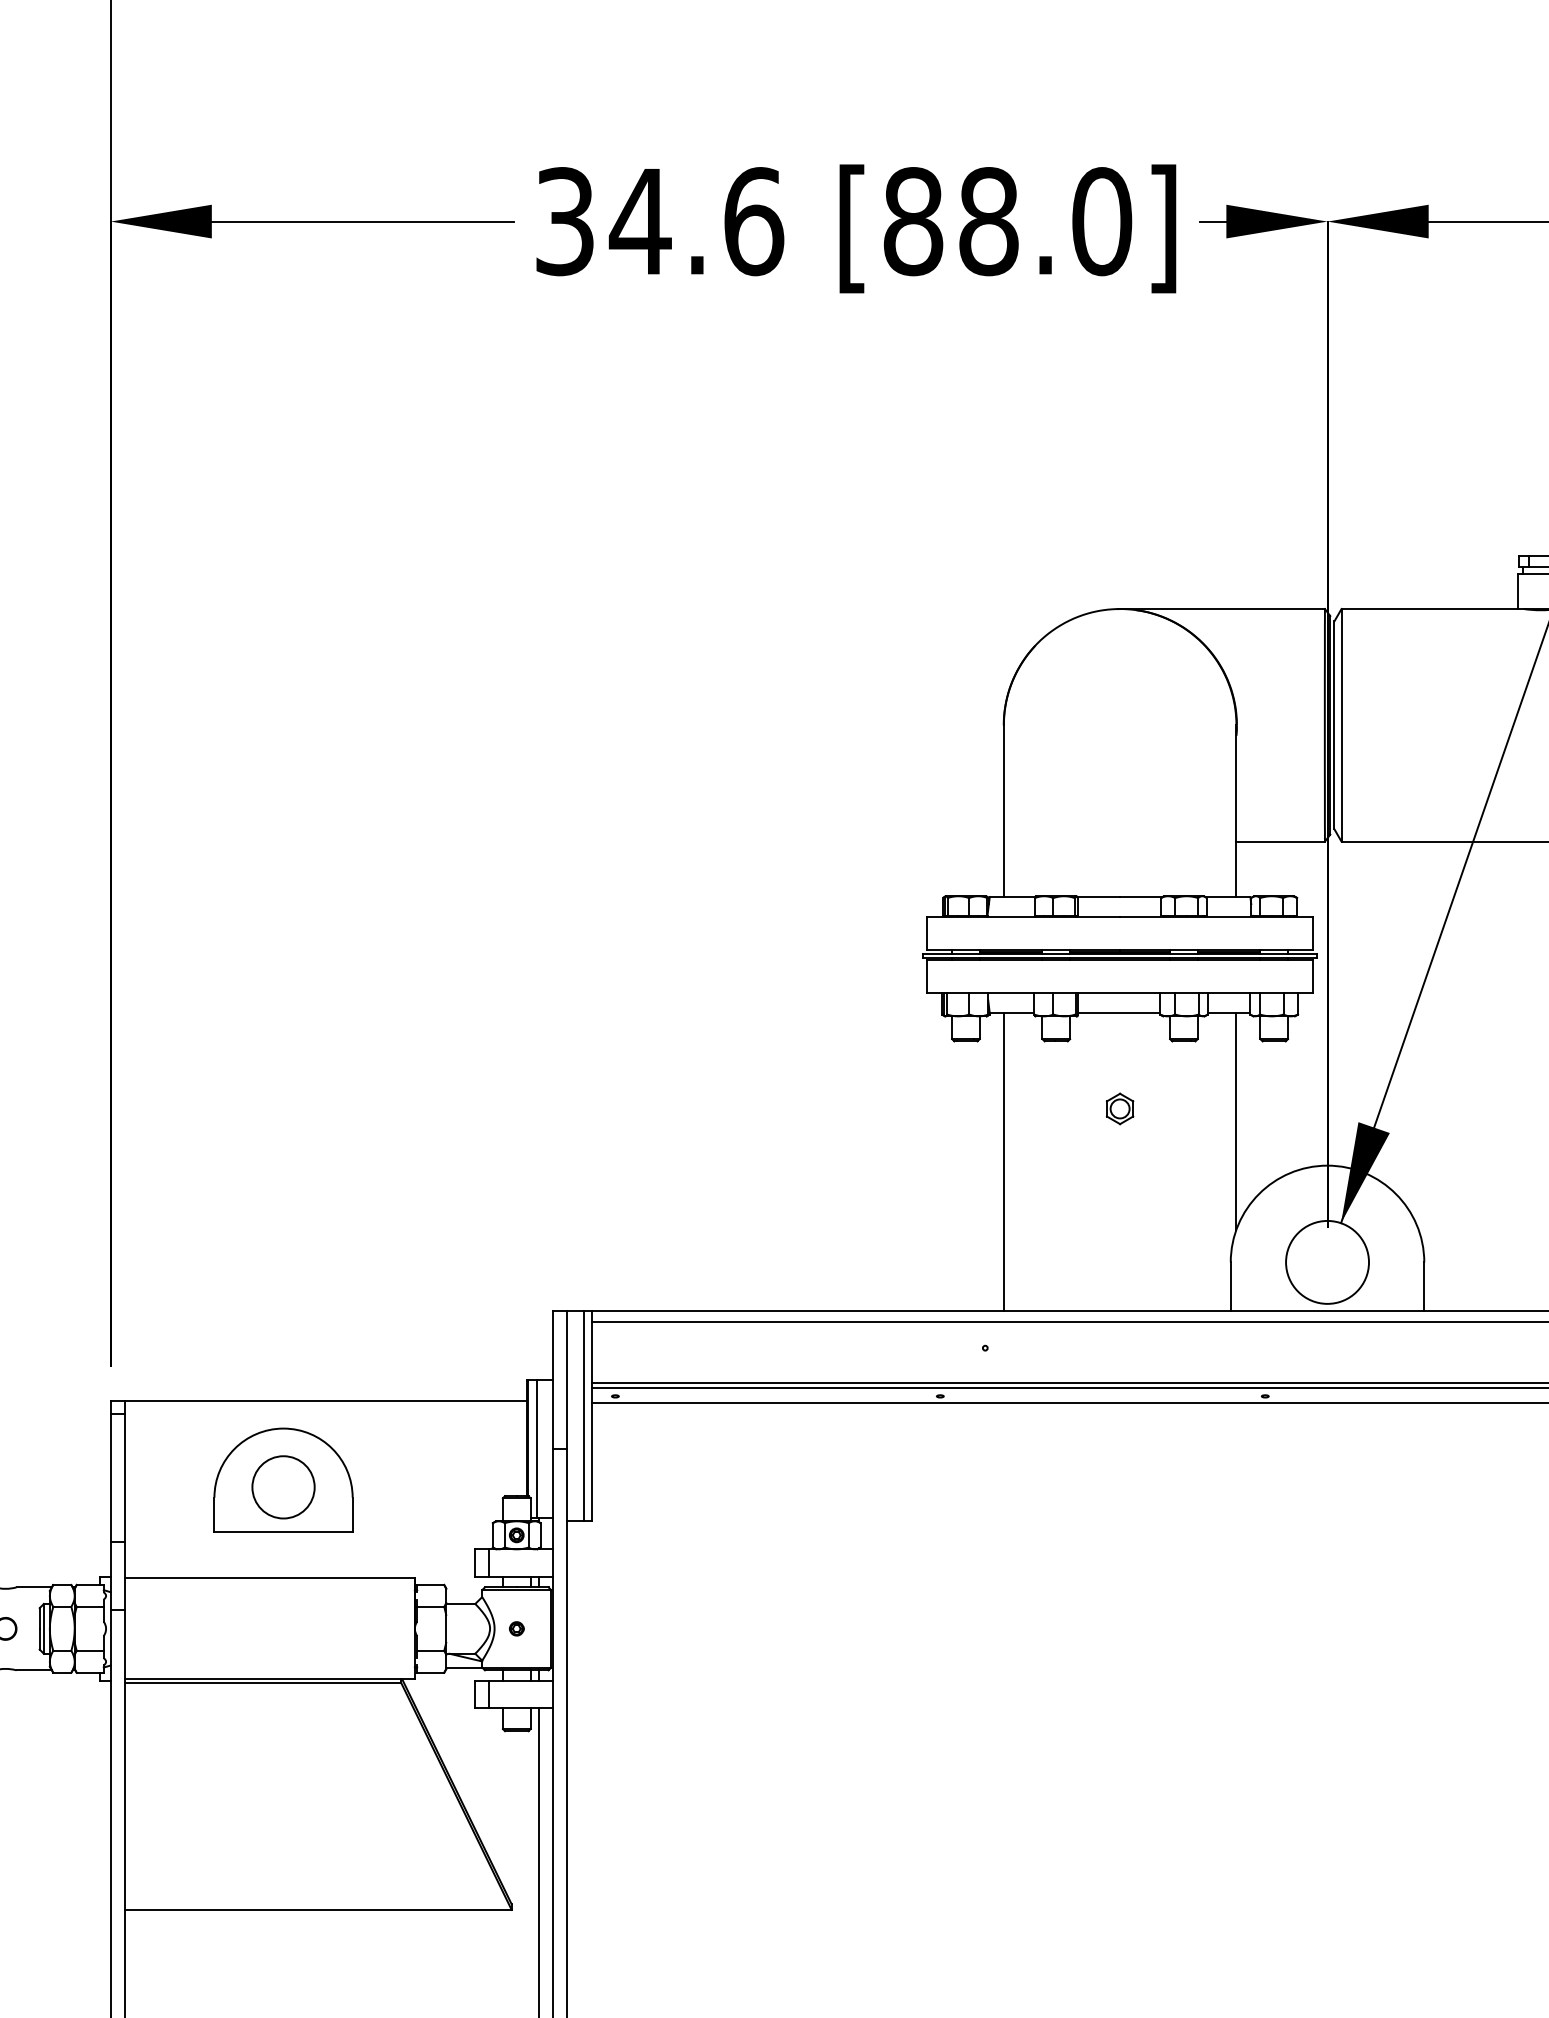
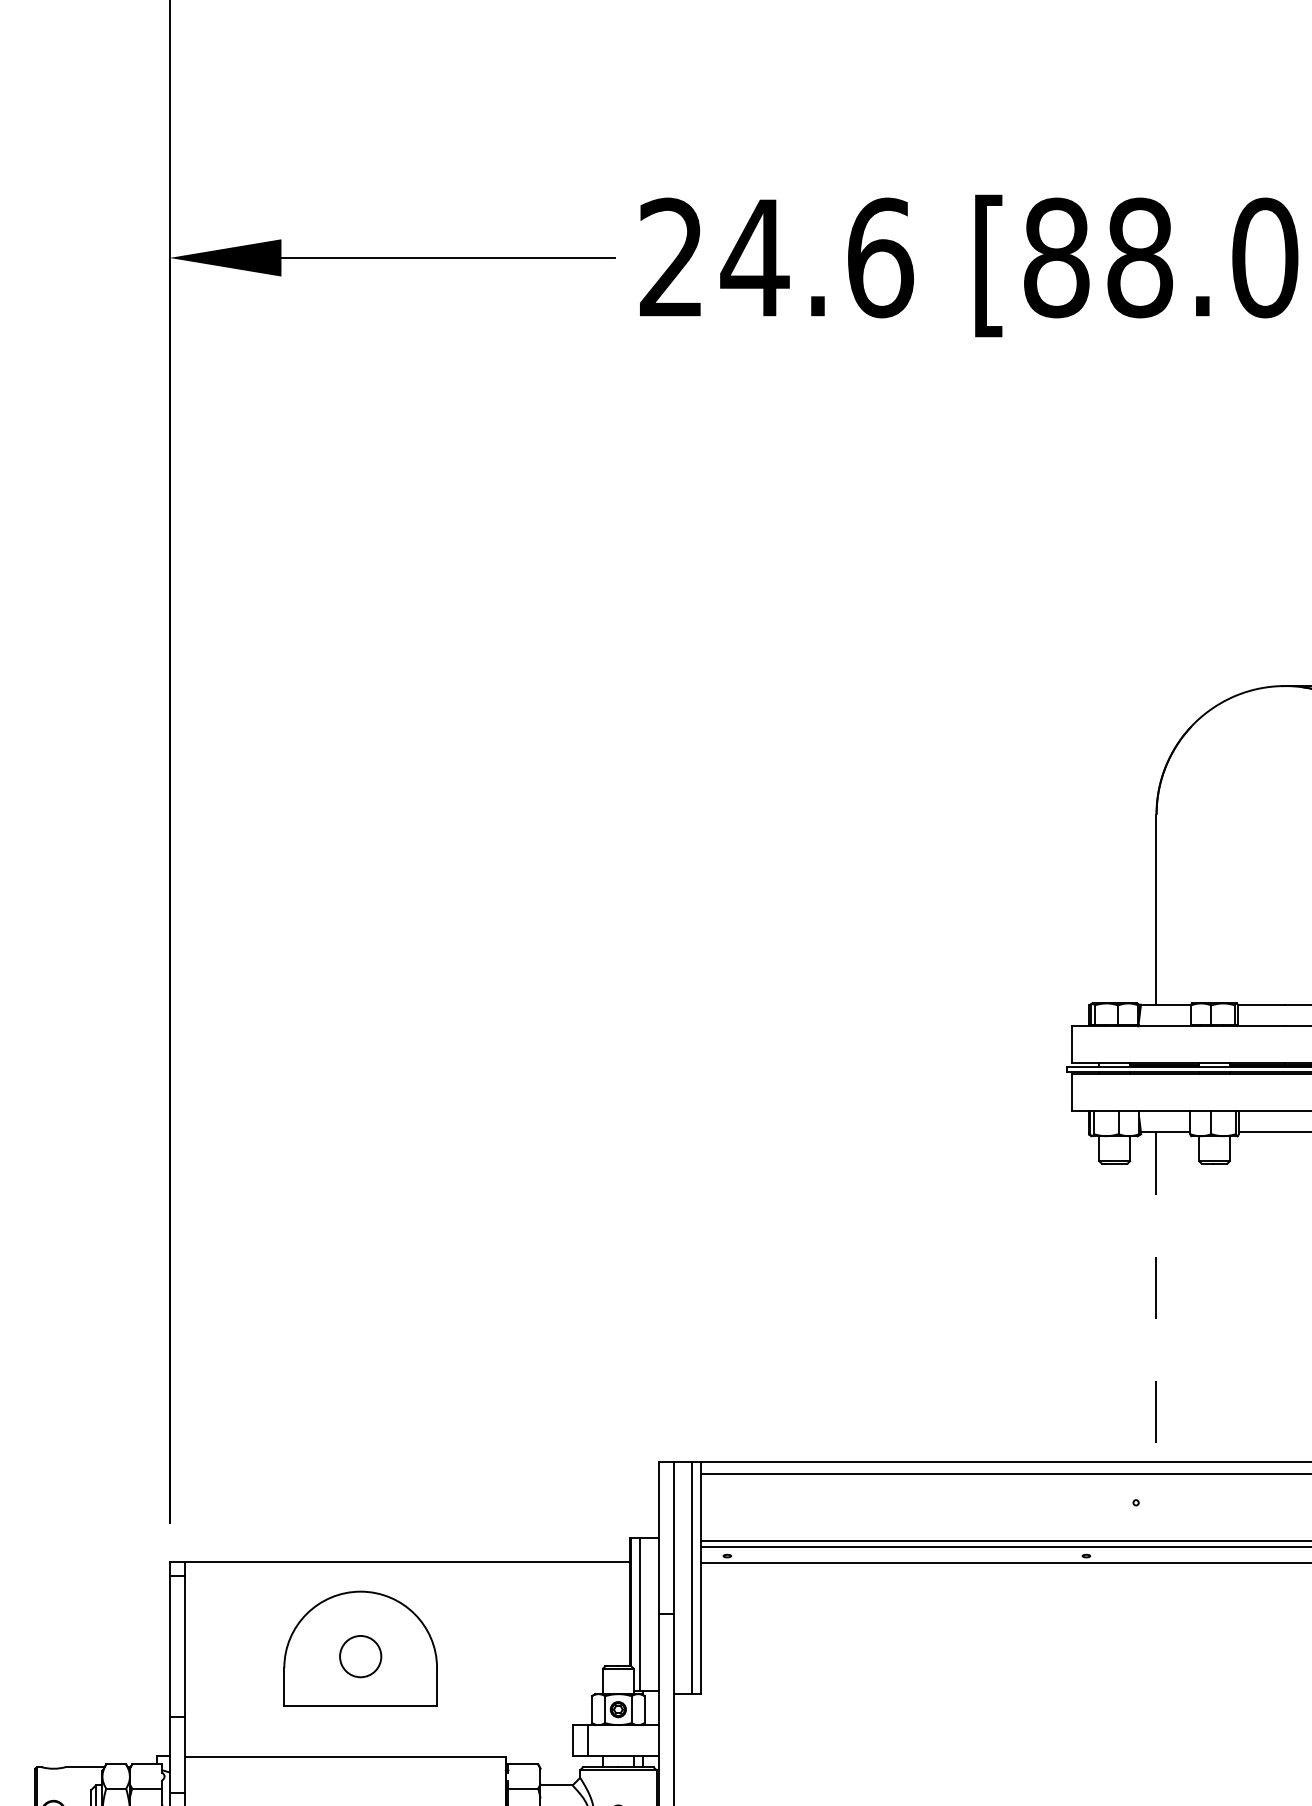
text: (564, 221) -> (671, 257), 34.6 -> 24.6
part: (1119, 1108) -> (1284, 1237), removed
line: (1003, 1161) -> (1156, 1296), solid -> dashed
circle: (283, 1487) -> (360, 1656), size x0.6

